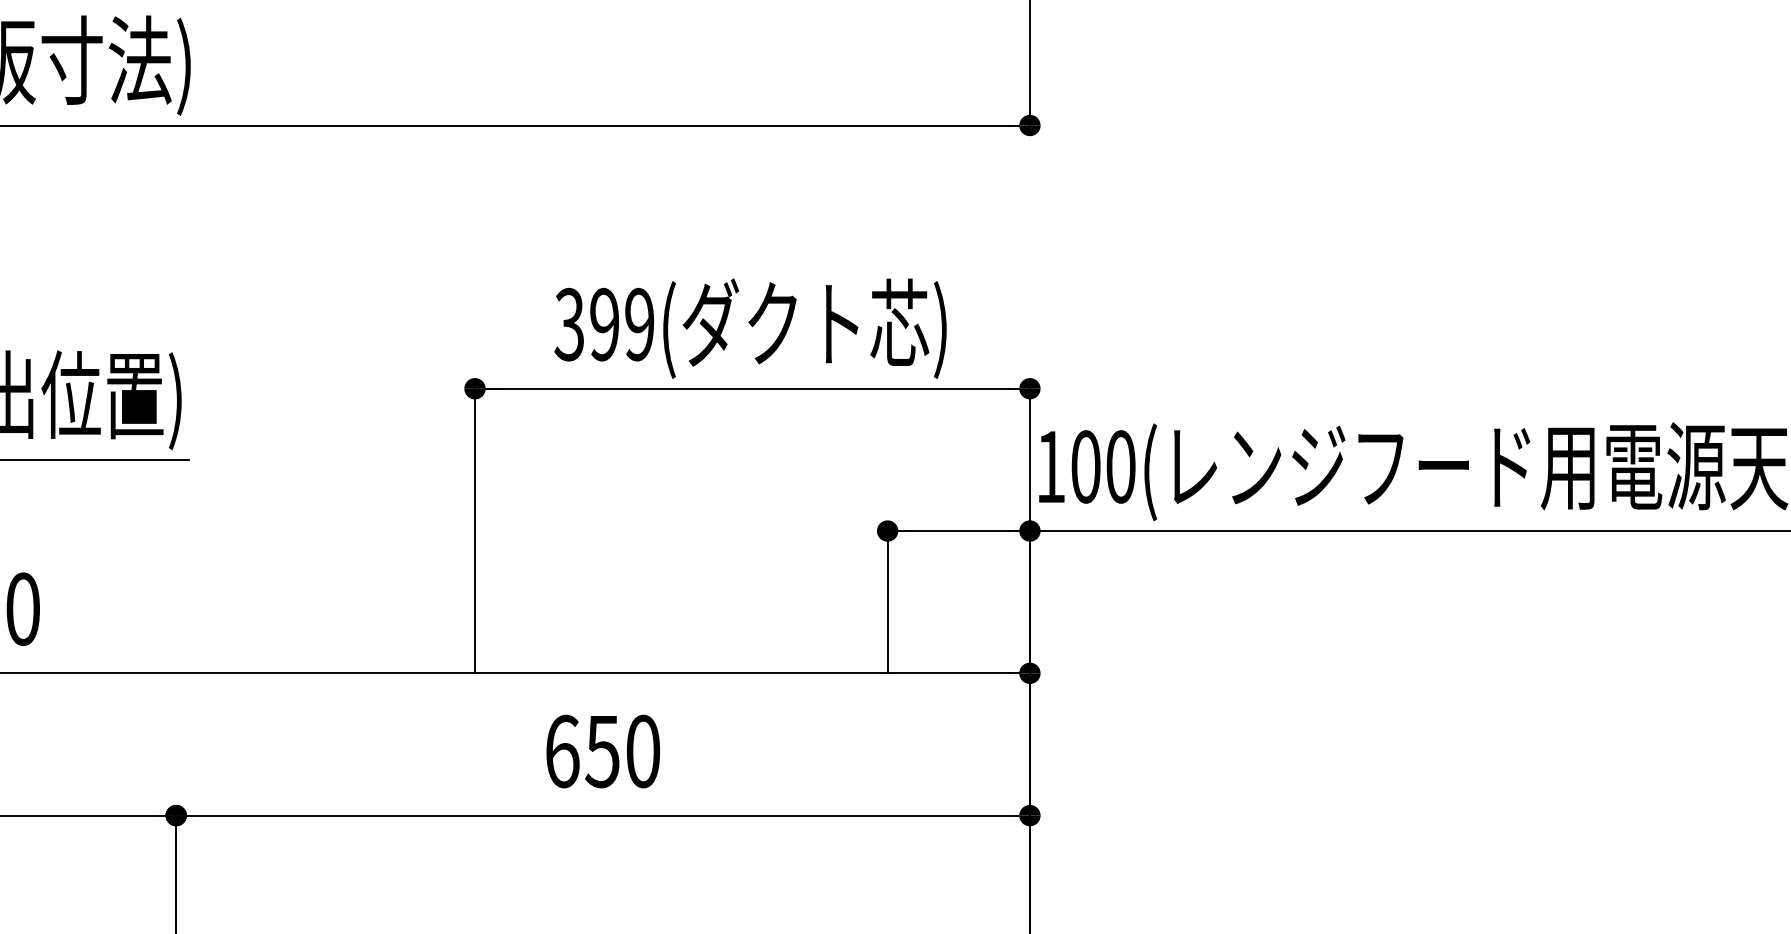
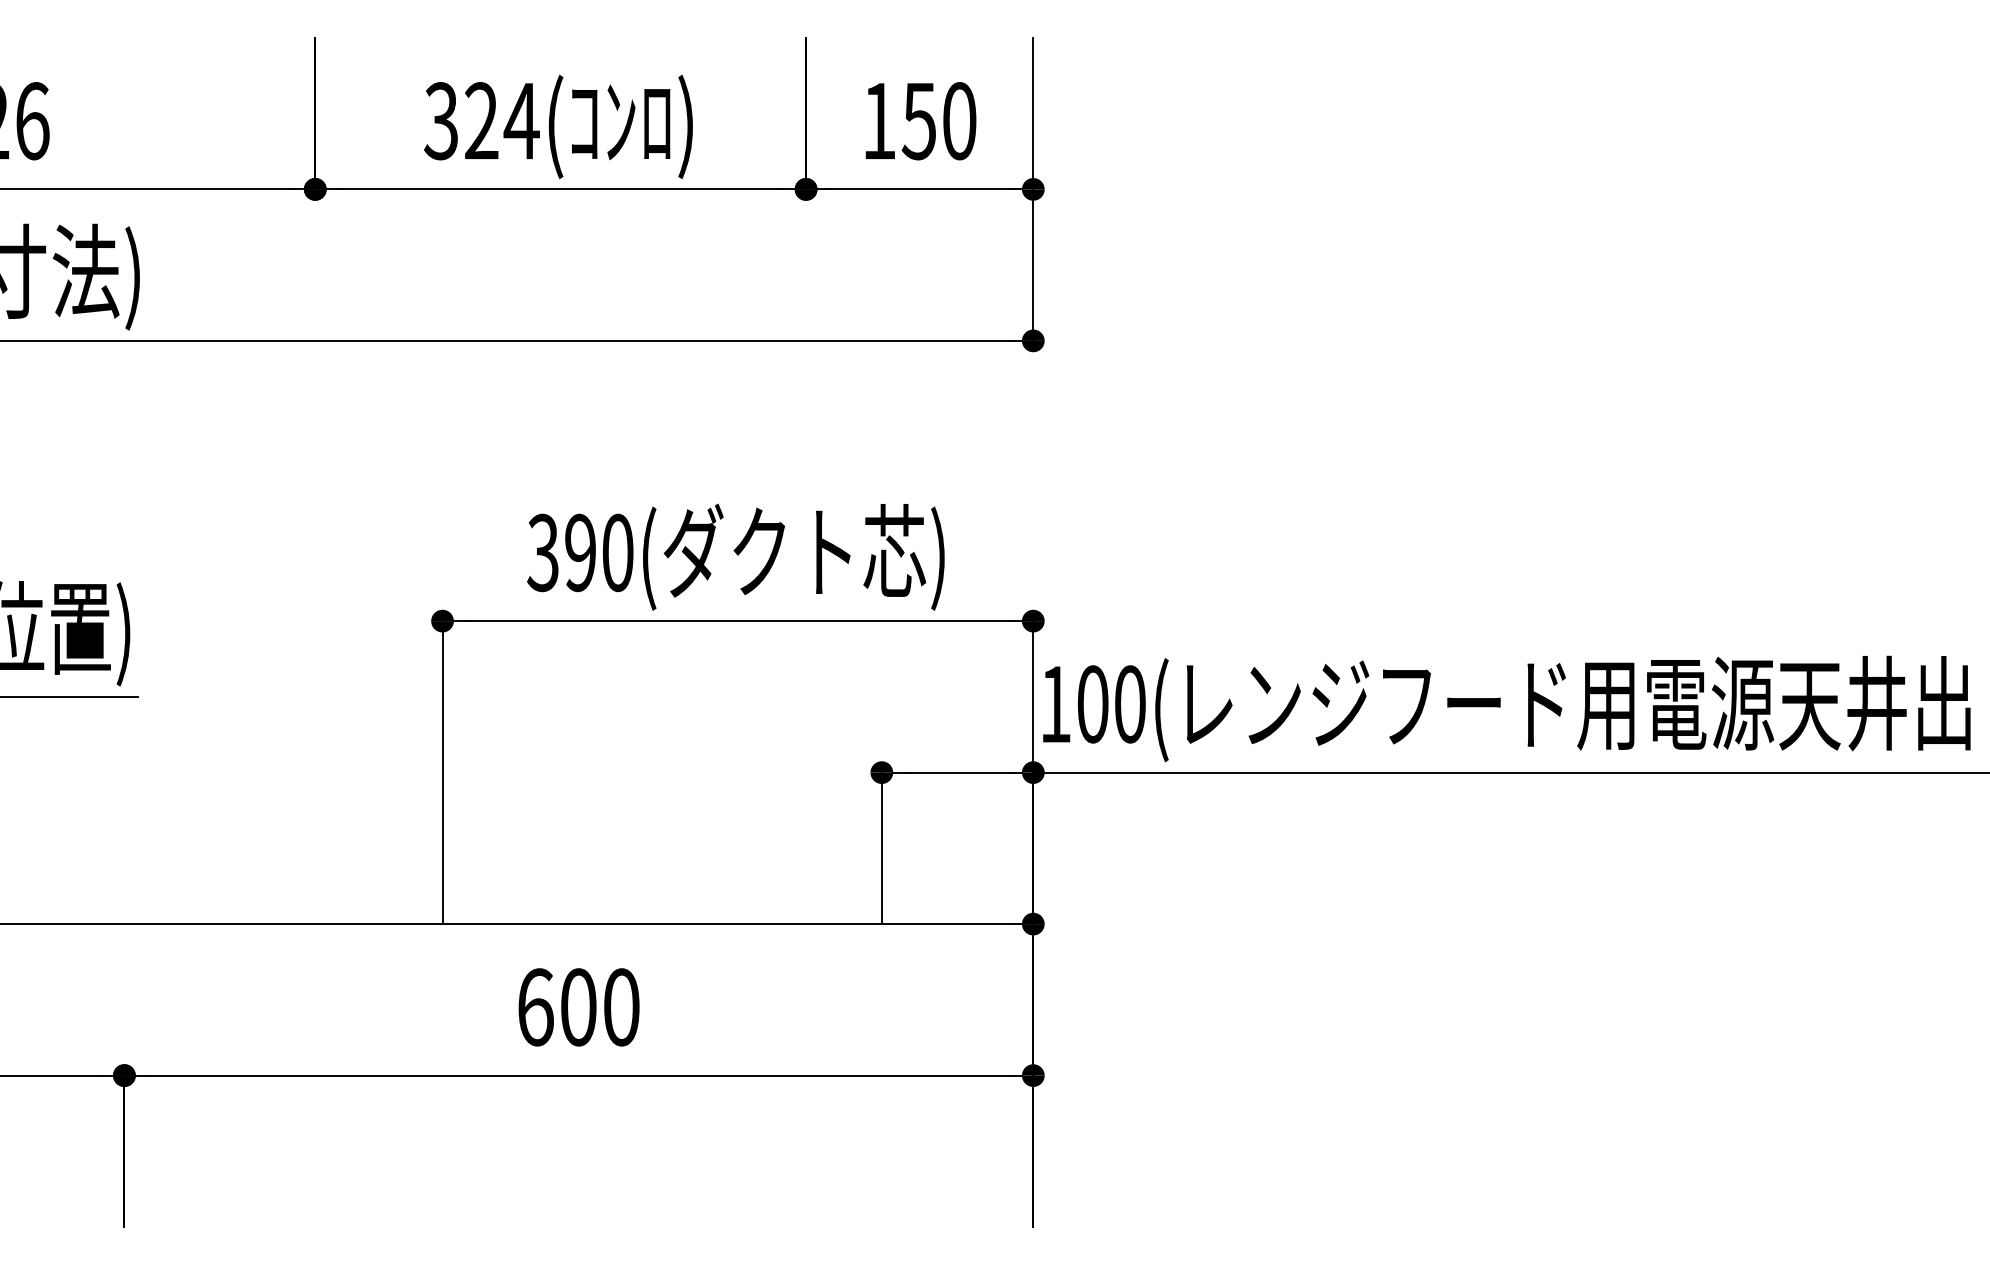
text: (639, 324) -> (617, 552), 399( -> 390(
text: (601, 751) -> (577, 1007), 650 -> 600

